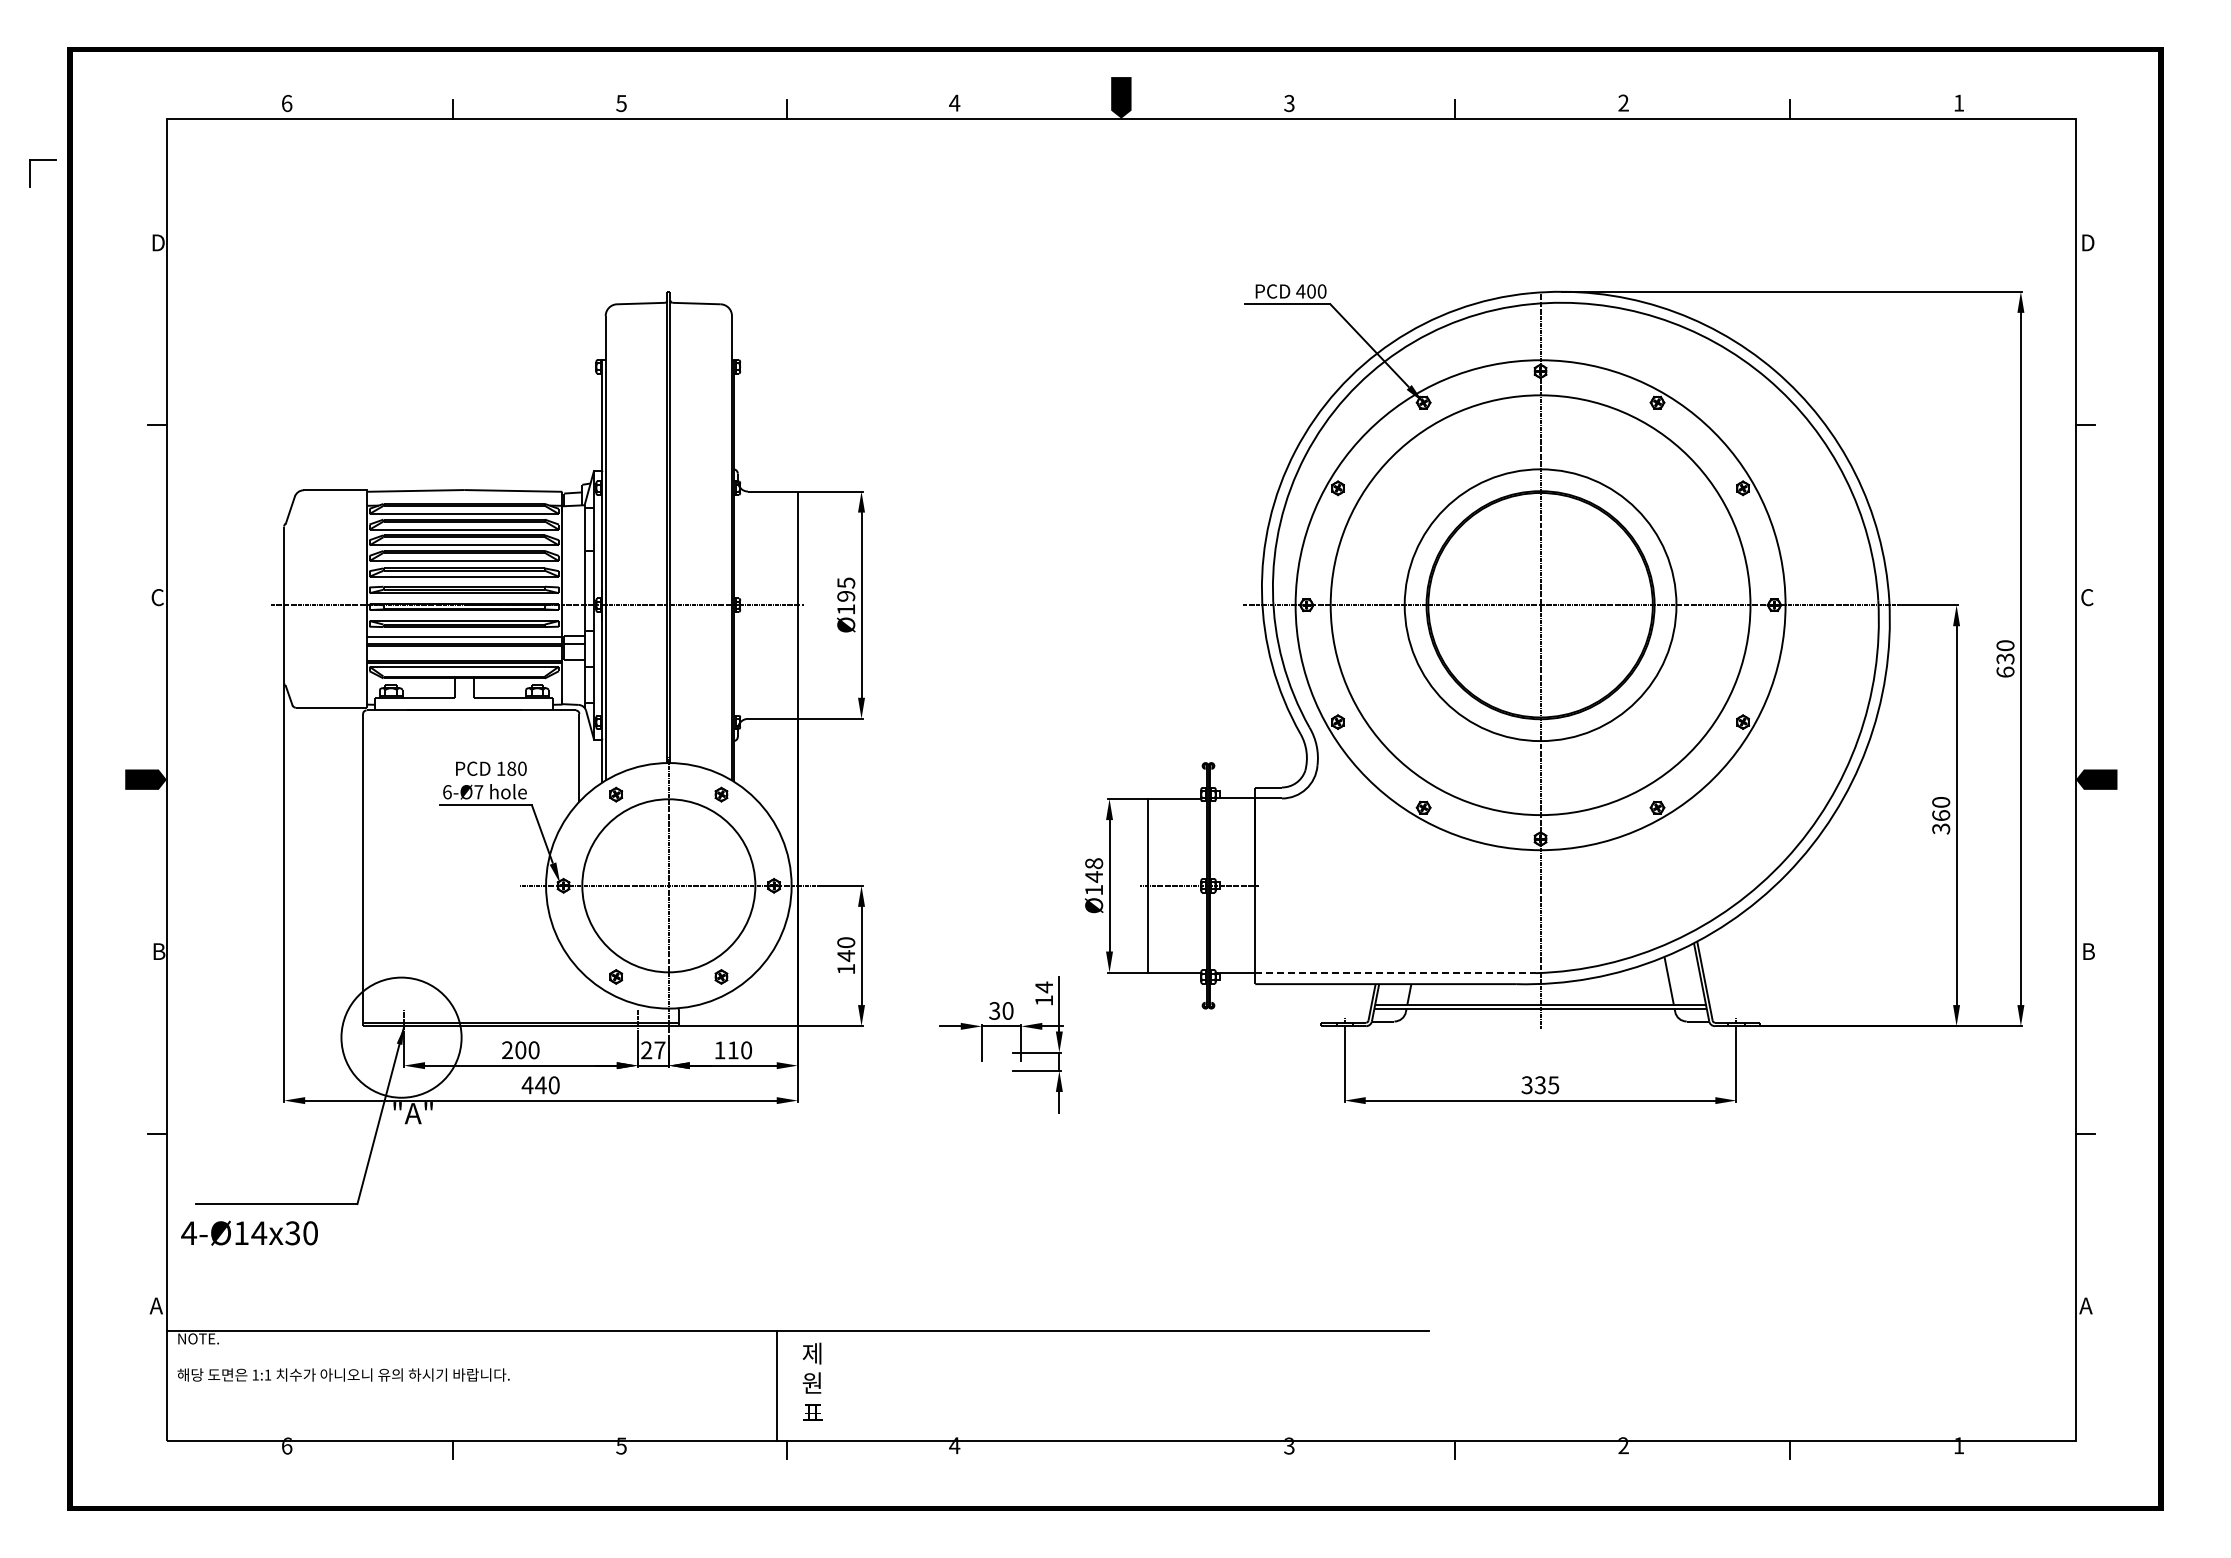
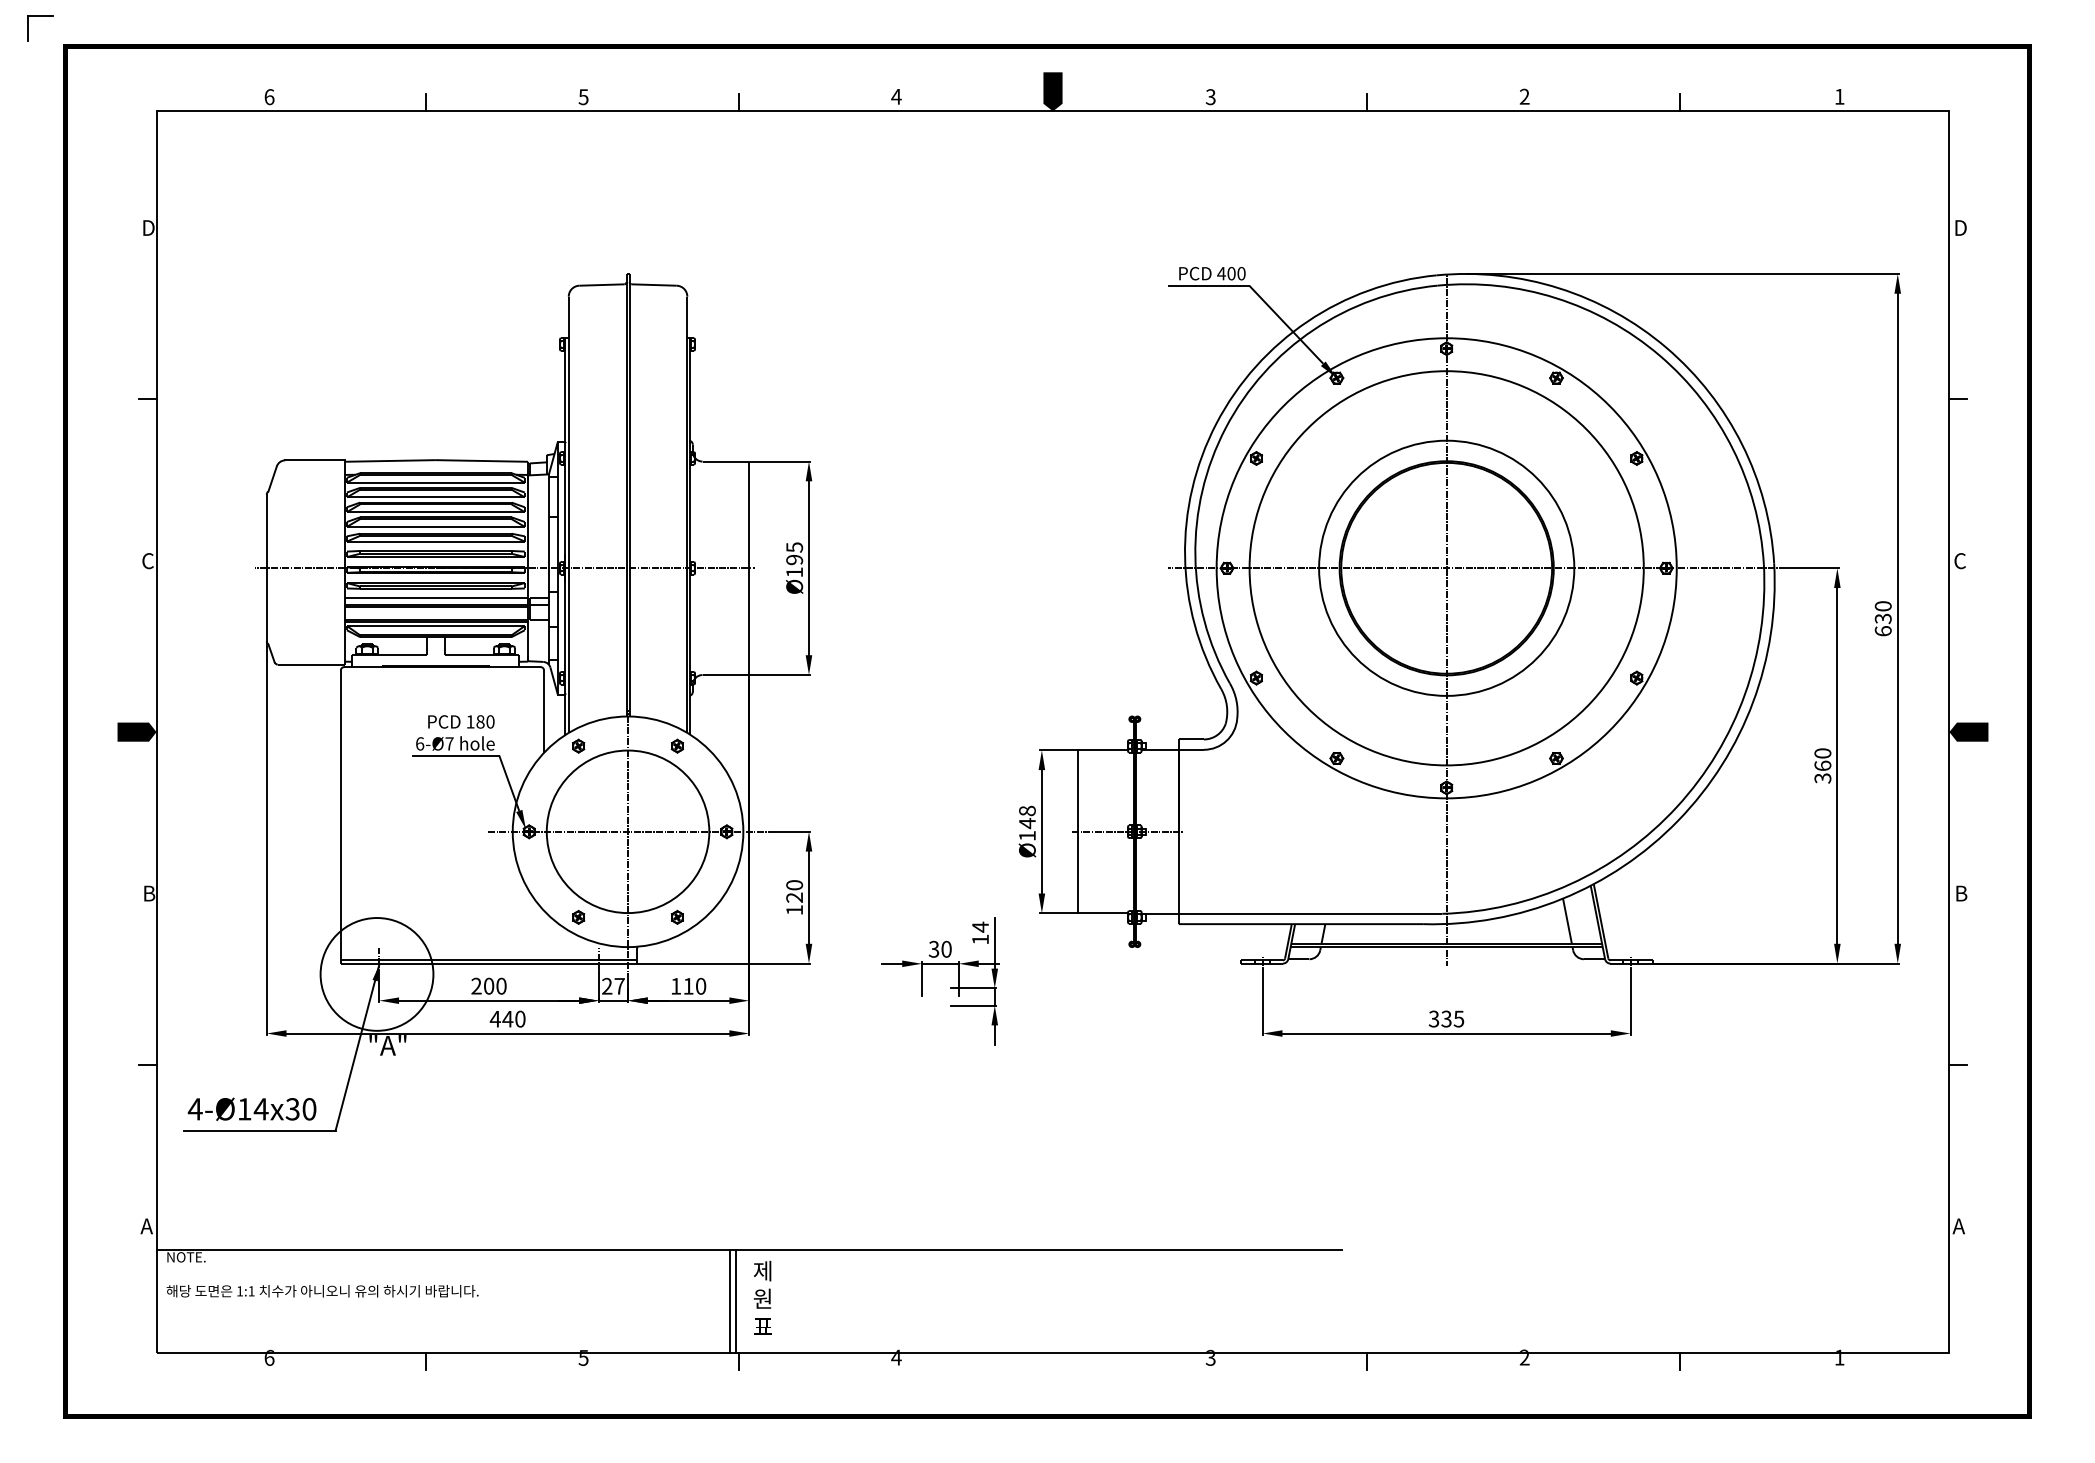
part: (30, 173) -> (28, 28), moved
text: (845, 956) -> (793, 898), 140 -> 120
line: (1396, 973) -> (1311, 914), dashed -> solid
text: (249, 1232) -> (252, 1108), moved
line: (783, 1385) -> (735, 1301), added

